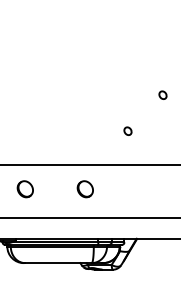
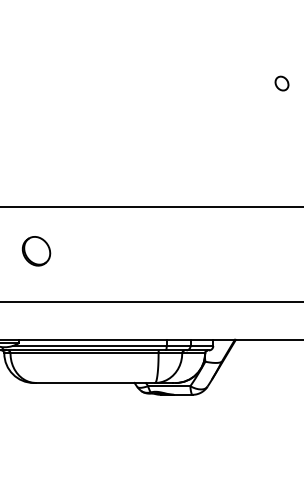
part: (127, 130) -> (218, 146), removed
part: (84, 189) -> (141, 251), removed

